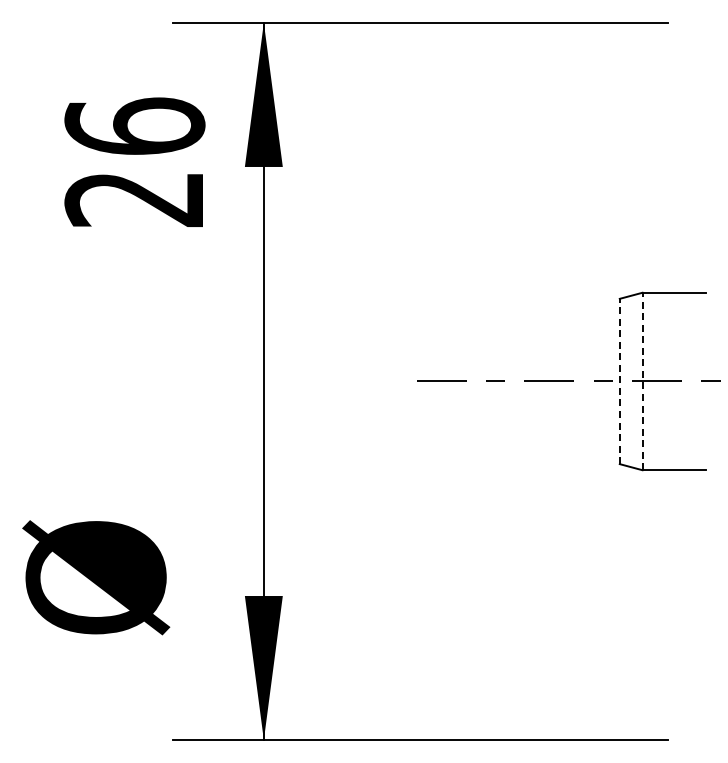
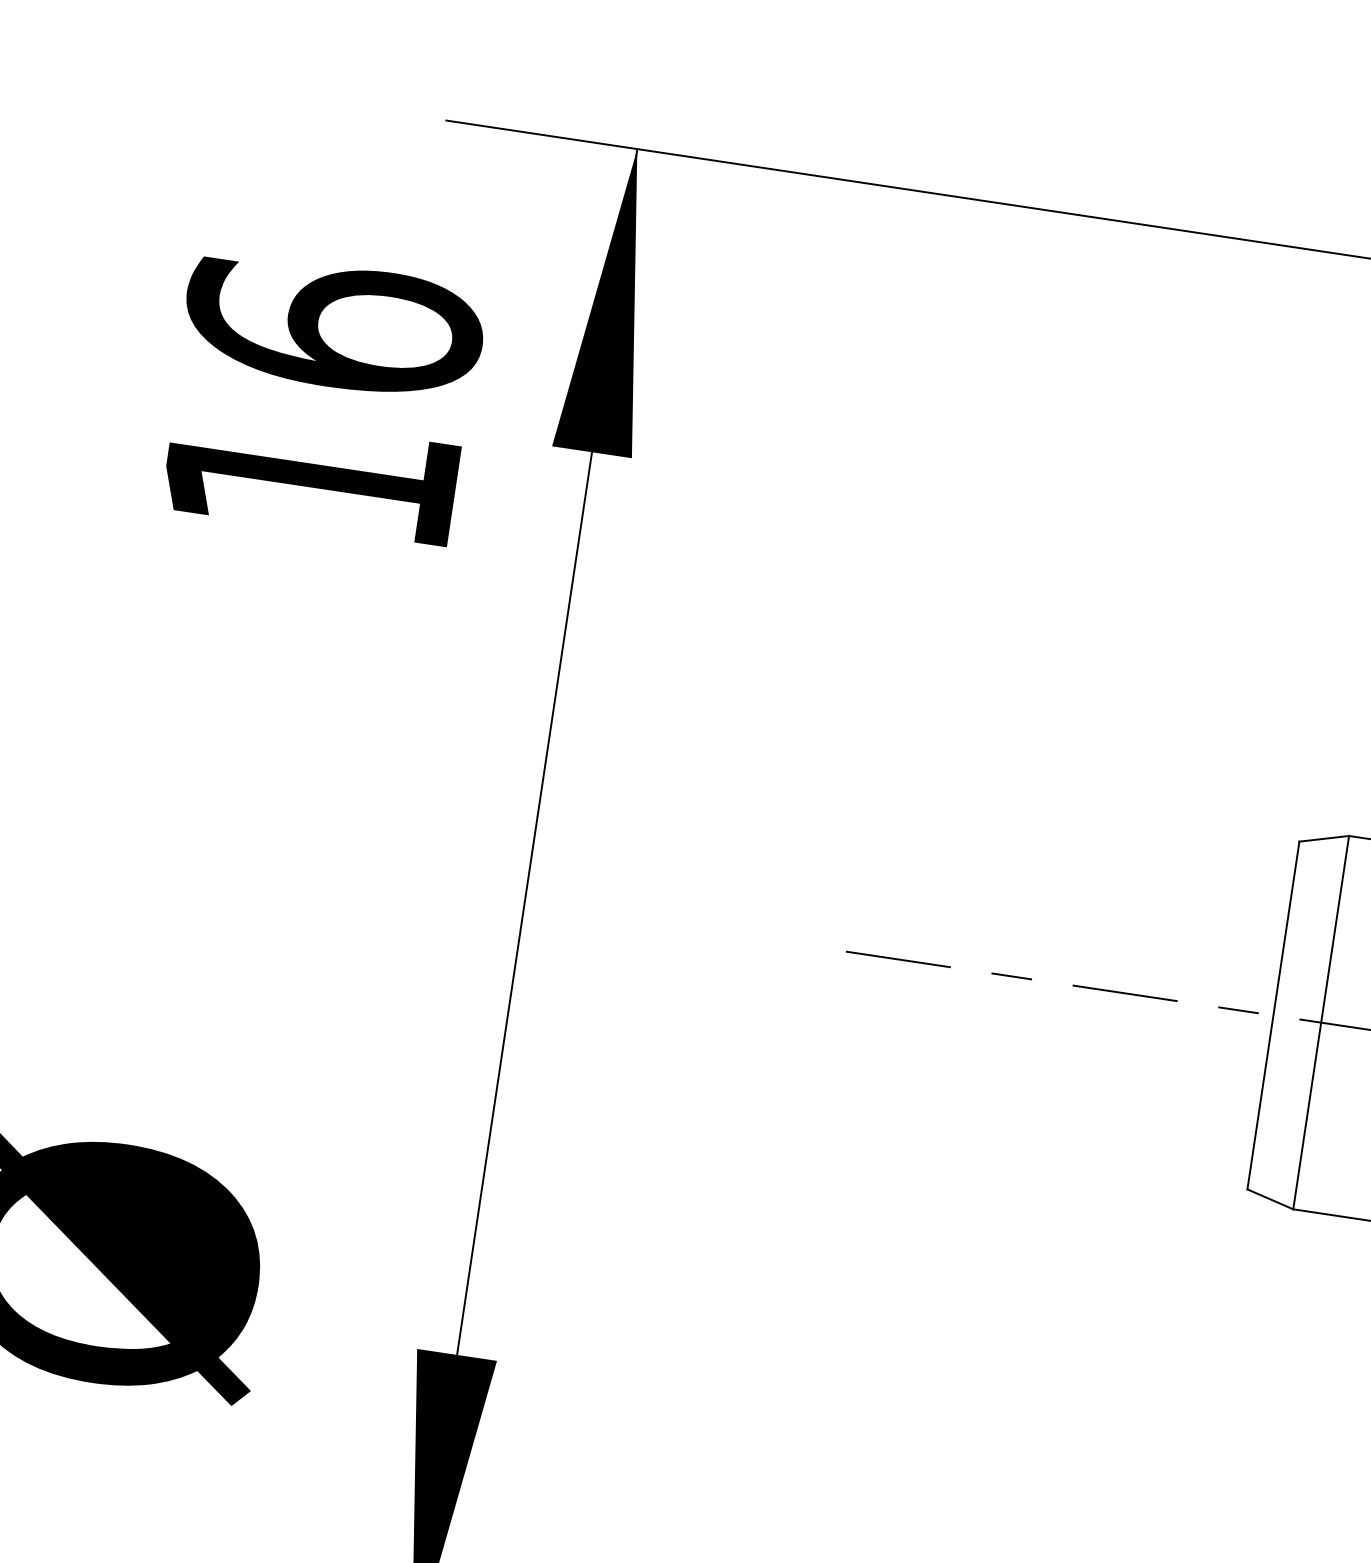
text: (133, 199) -> (307, 479), 26 -> 16
line: (619, 381) -> (1272, 1015), dashed -> solid
line: (642, 381) -> (1321, 1022), dashed -> solid

